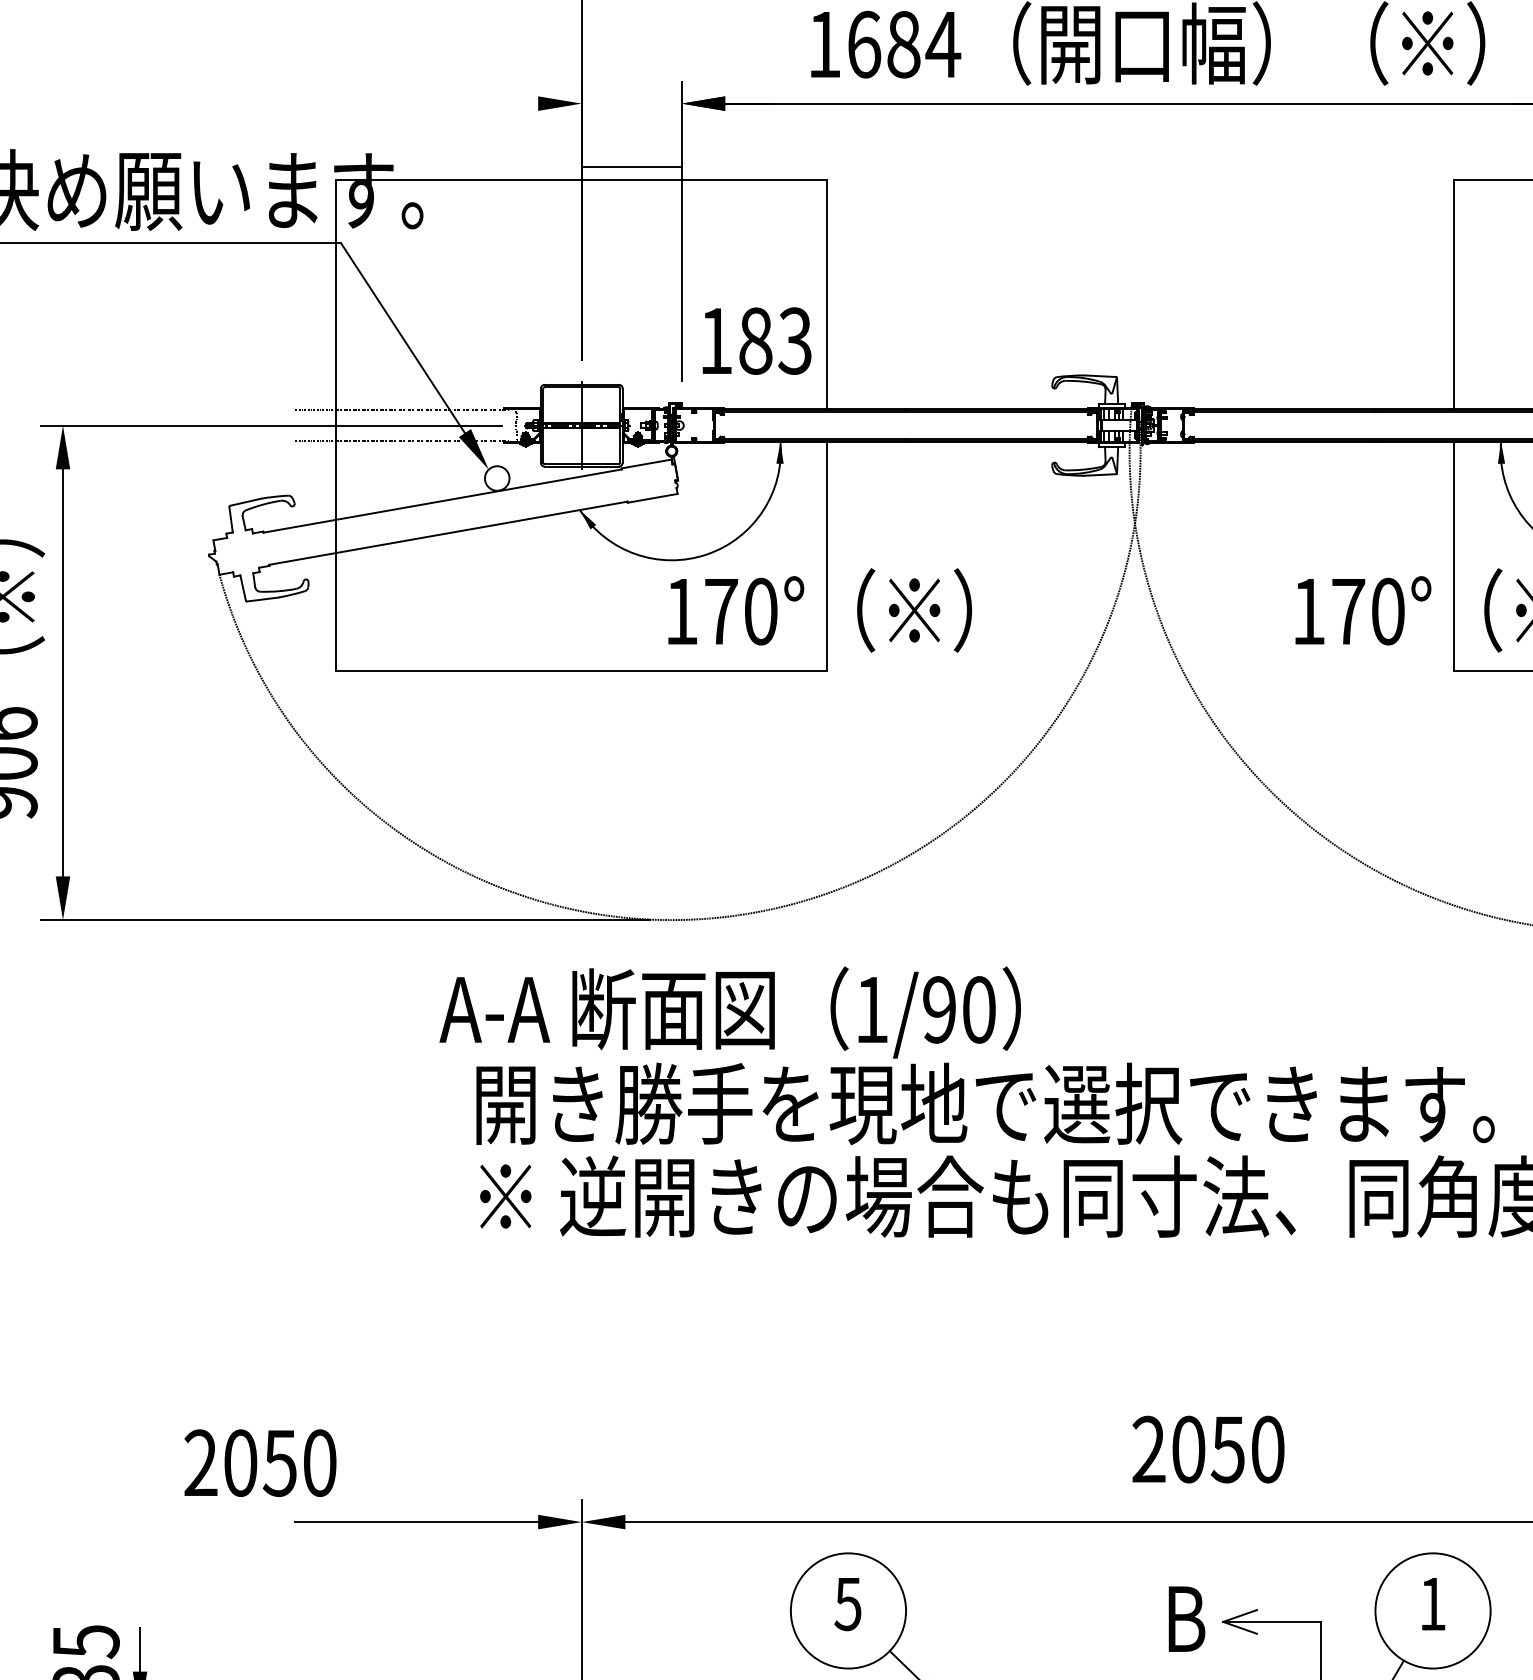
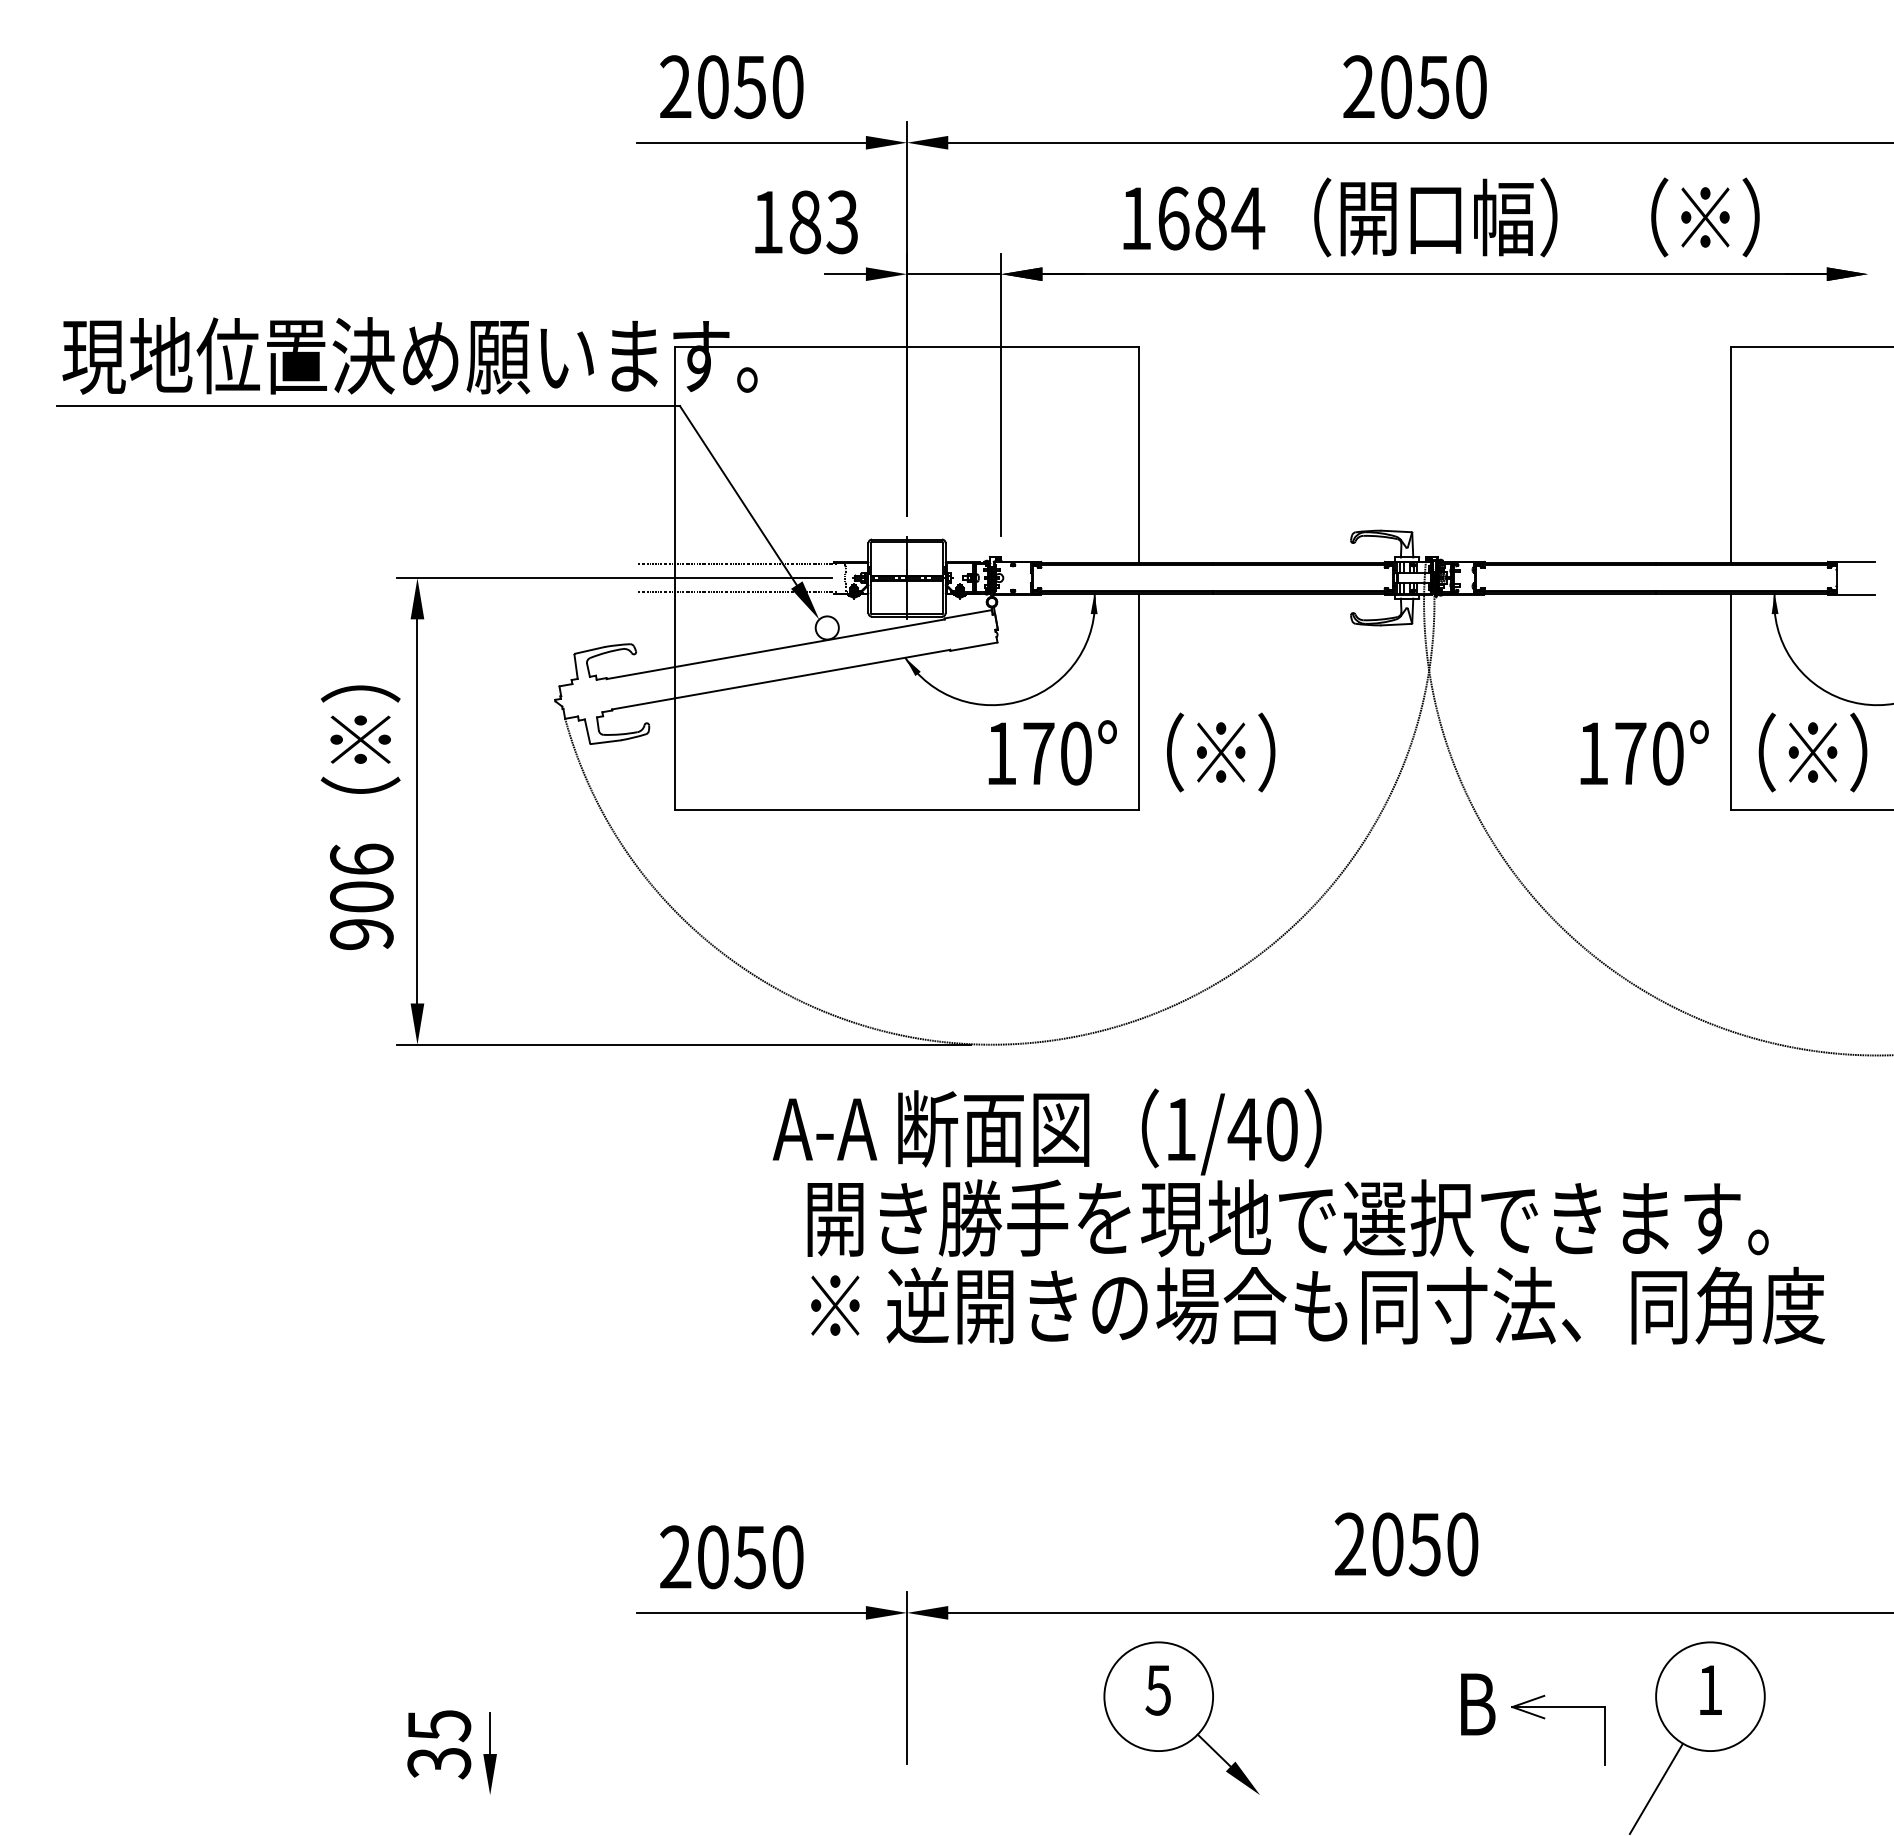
line: (515, 103) -> (844, 274), added
line: (632, 167) -> (954, 274), moved
text: (757, 341) -> (806, 222), moved
text: (939, 1009) -> (1244, 1129), 1/90 -> 1/40
text: (1208, 1449) -> (1406, 1544), moved
text: (260, 1463) -> (731, 1557), moved

